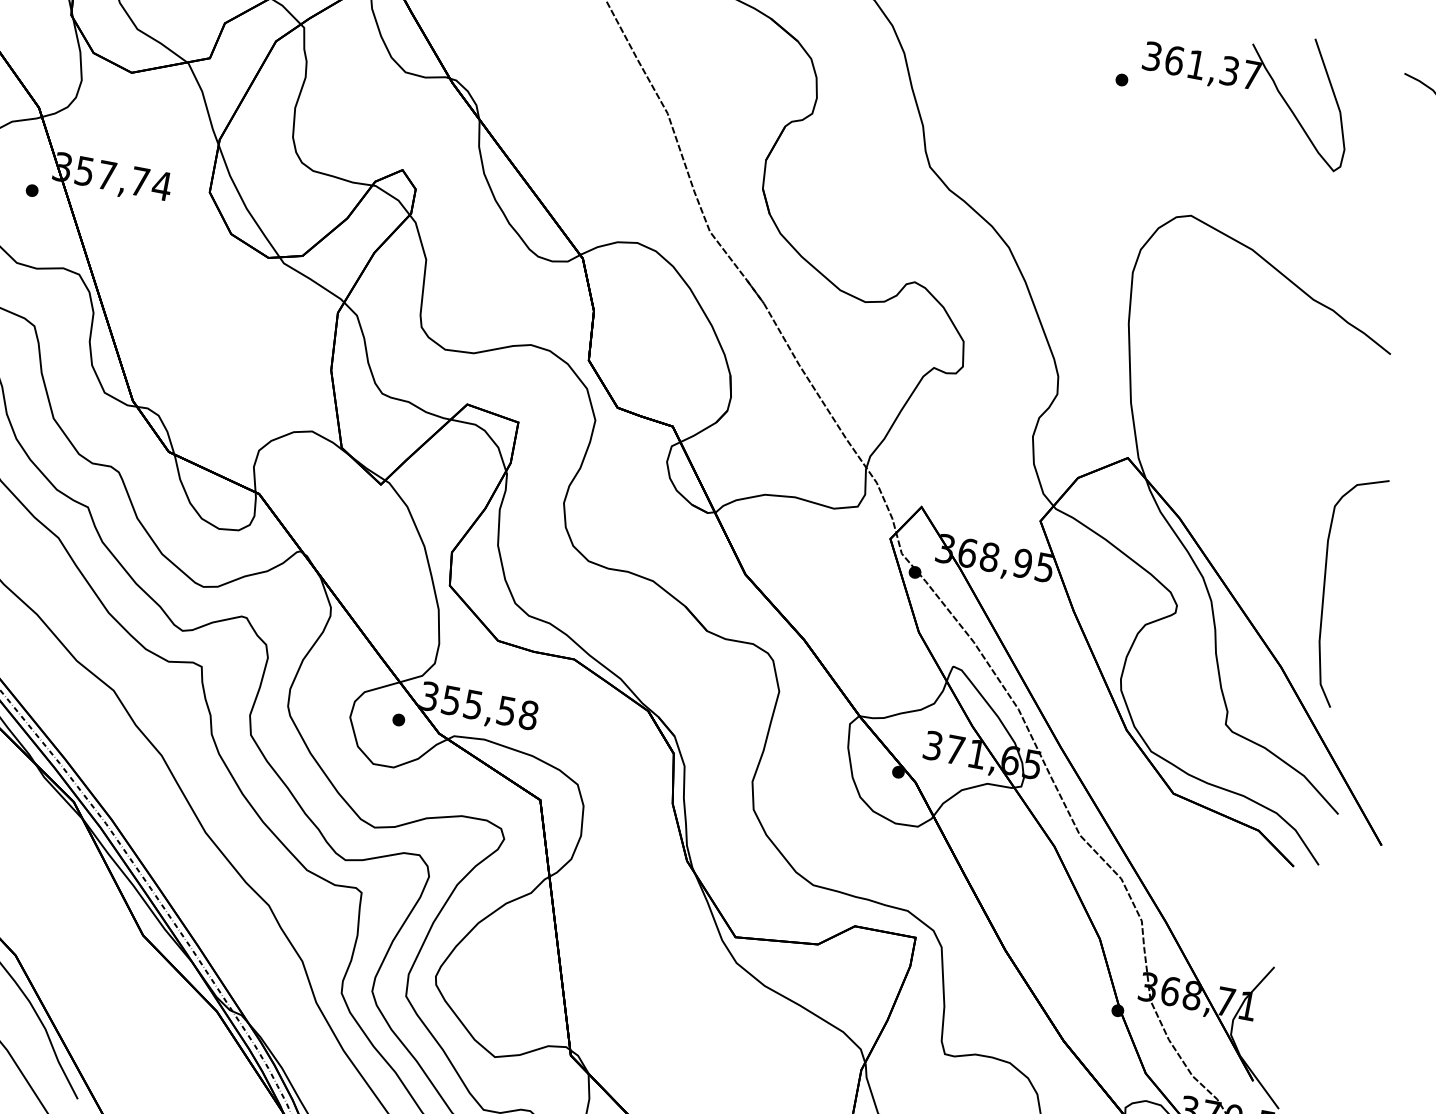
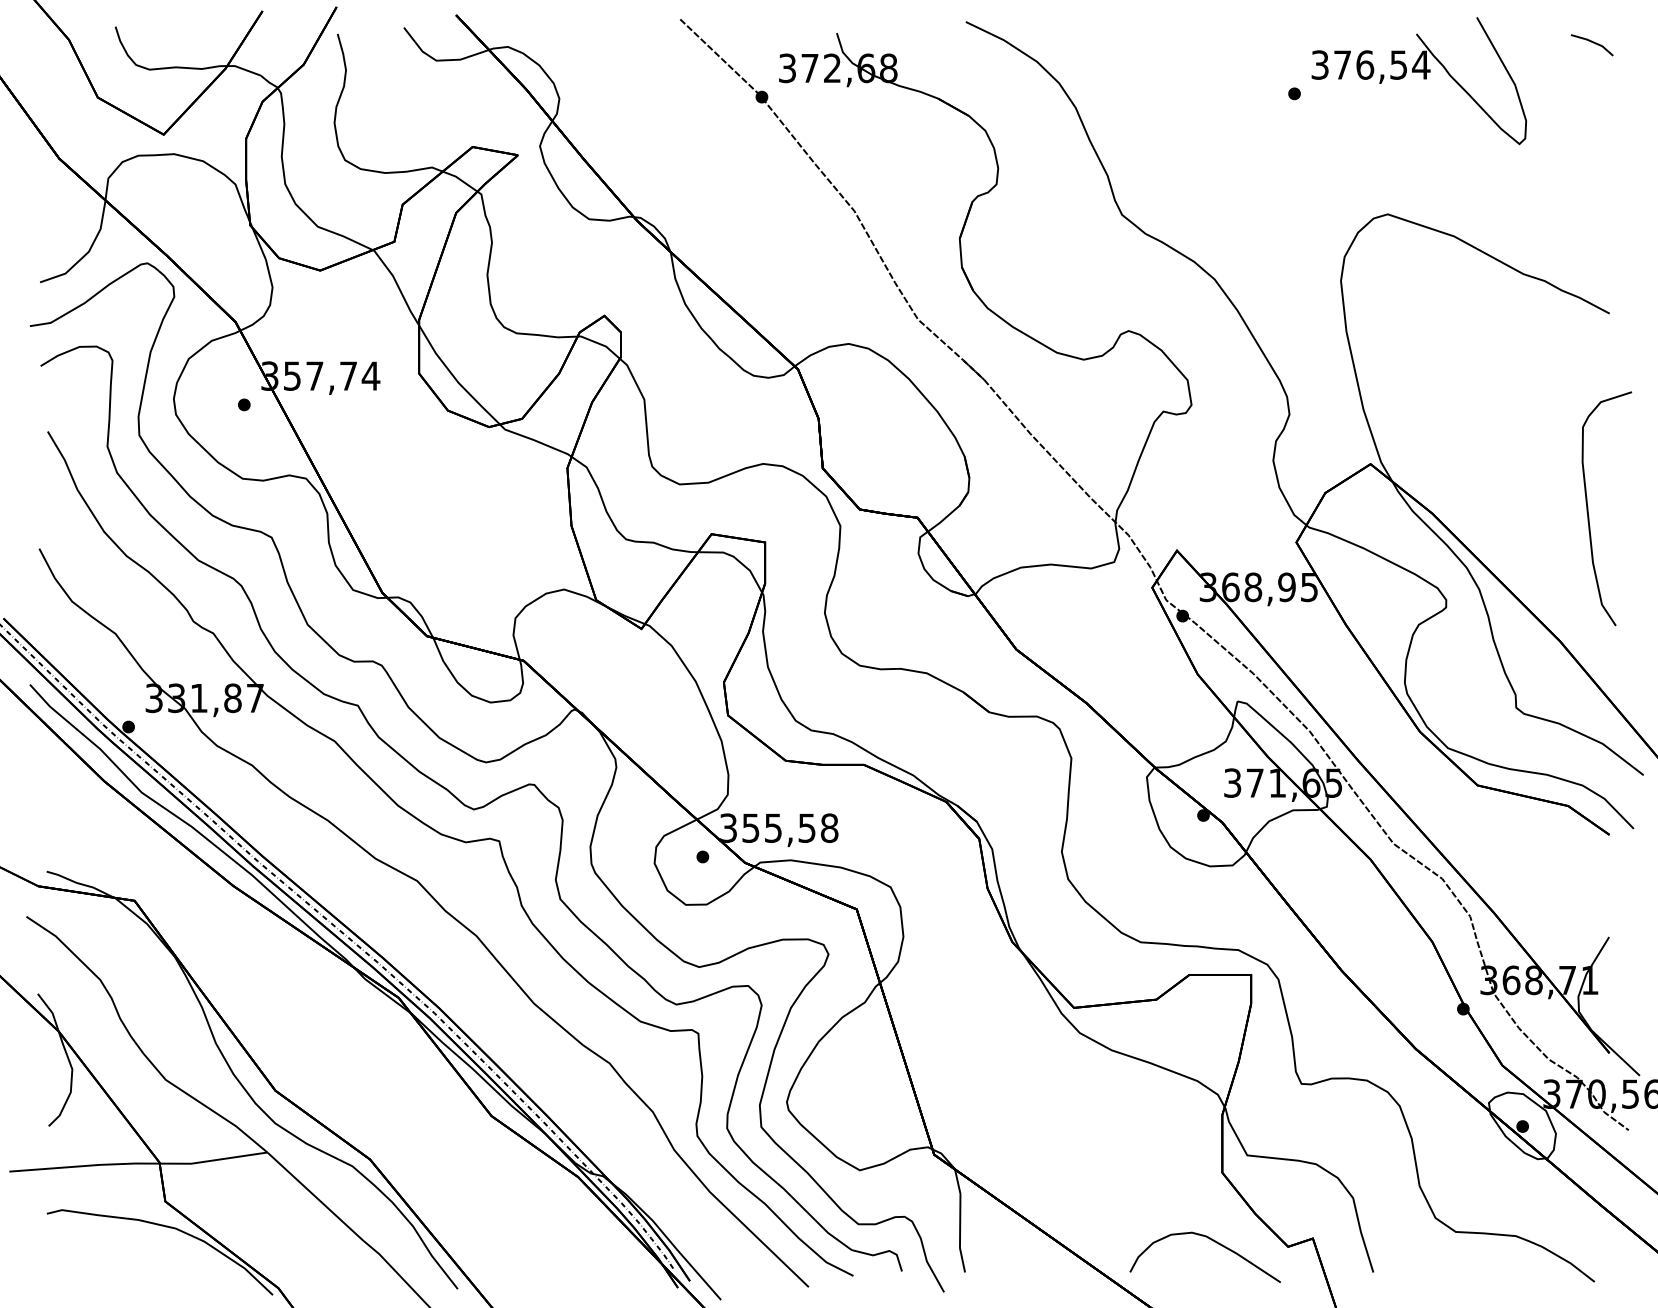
text: (1213, 67) -> (1382, 64), 361,37 -> 376,54
curve: (1325, 587) -> (1588, 508), moved

